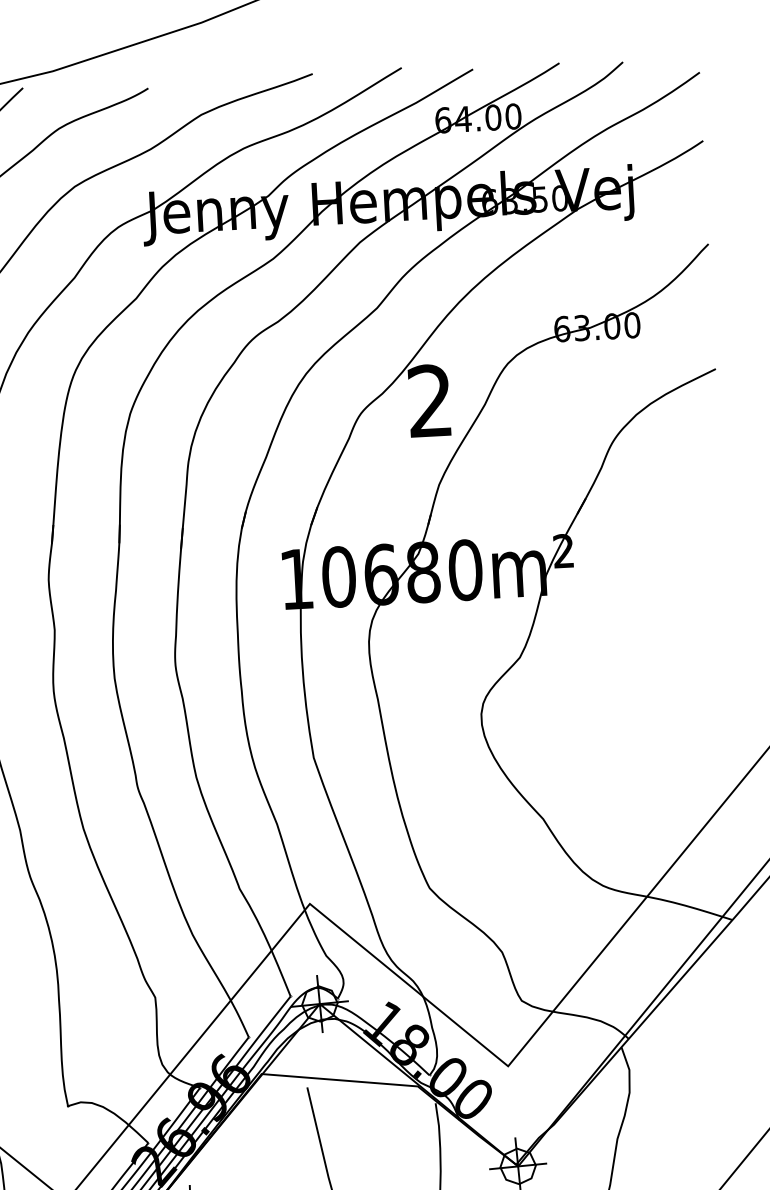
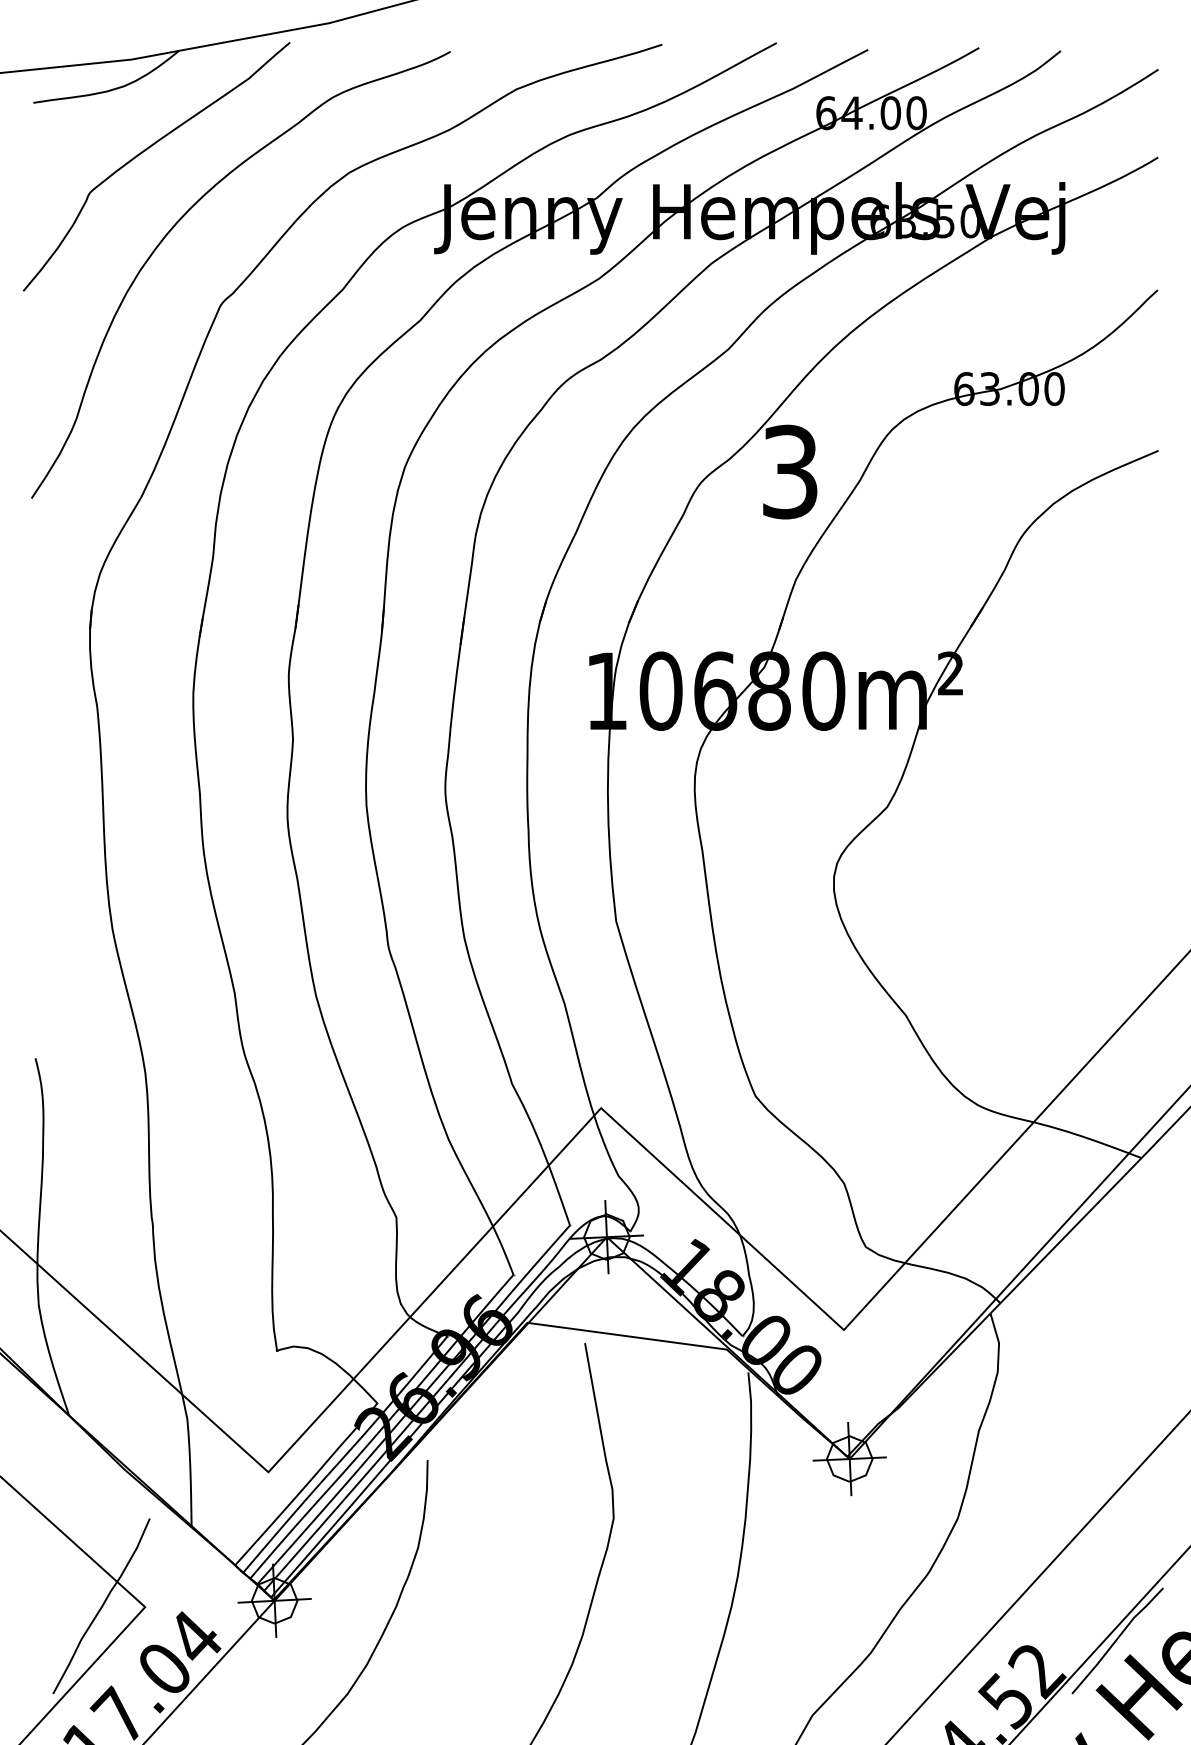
text: (430, 400) -> (790, 471), 2 -> 3

